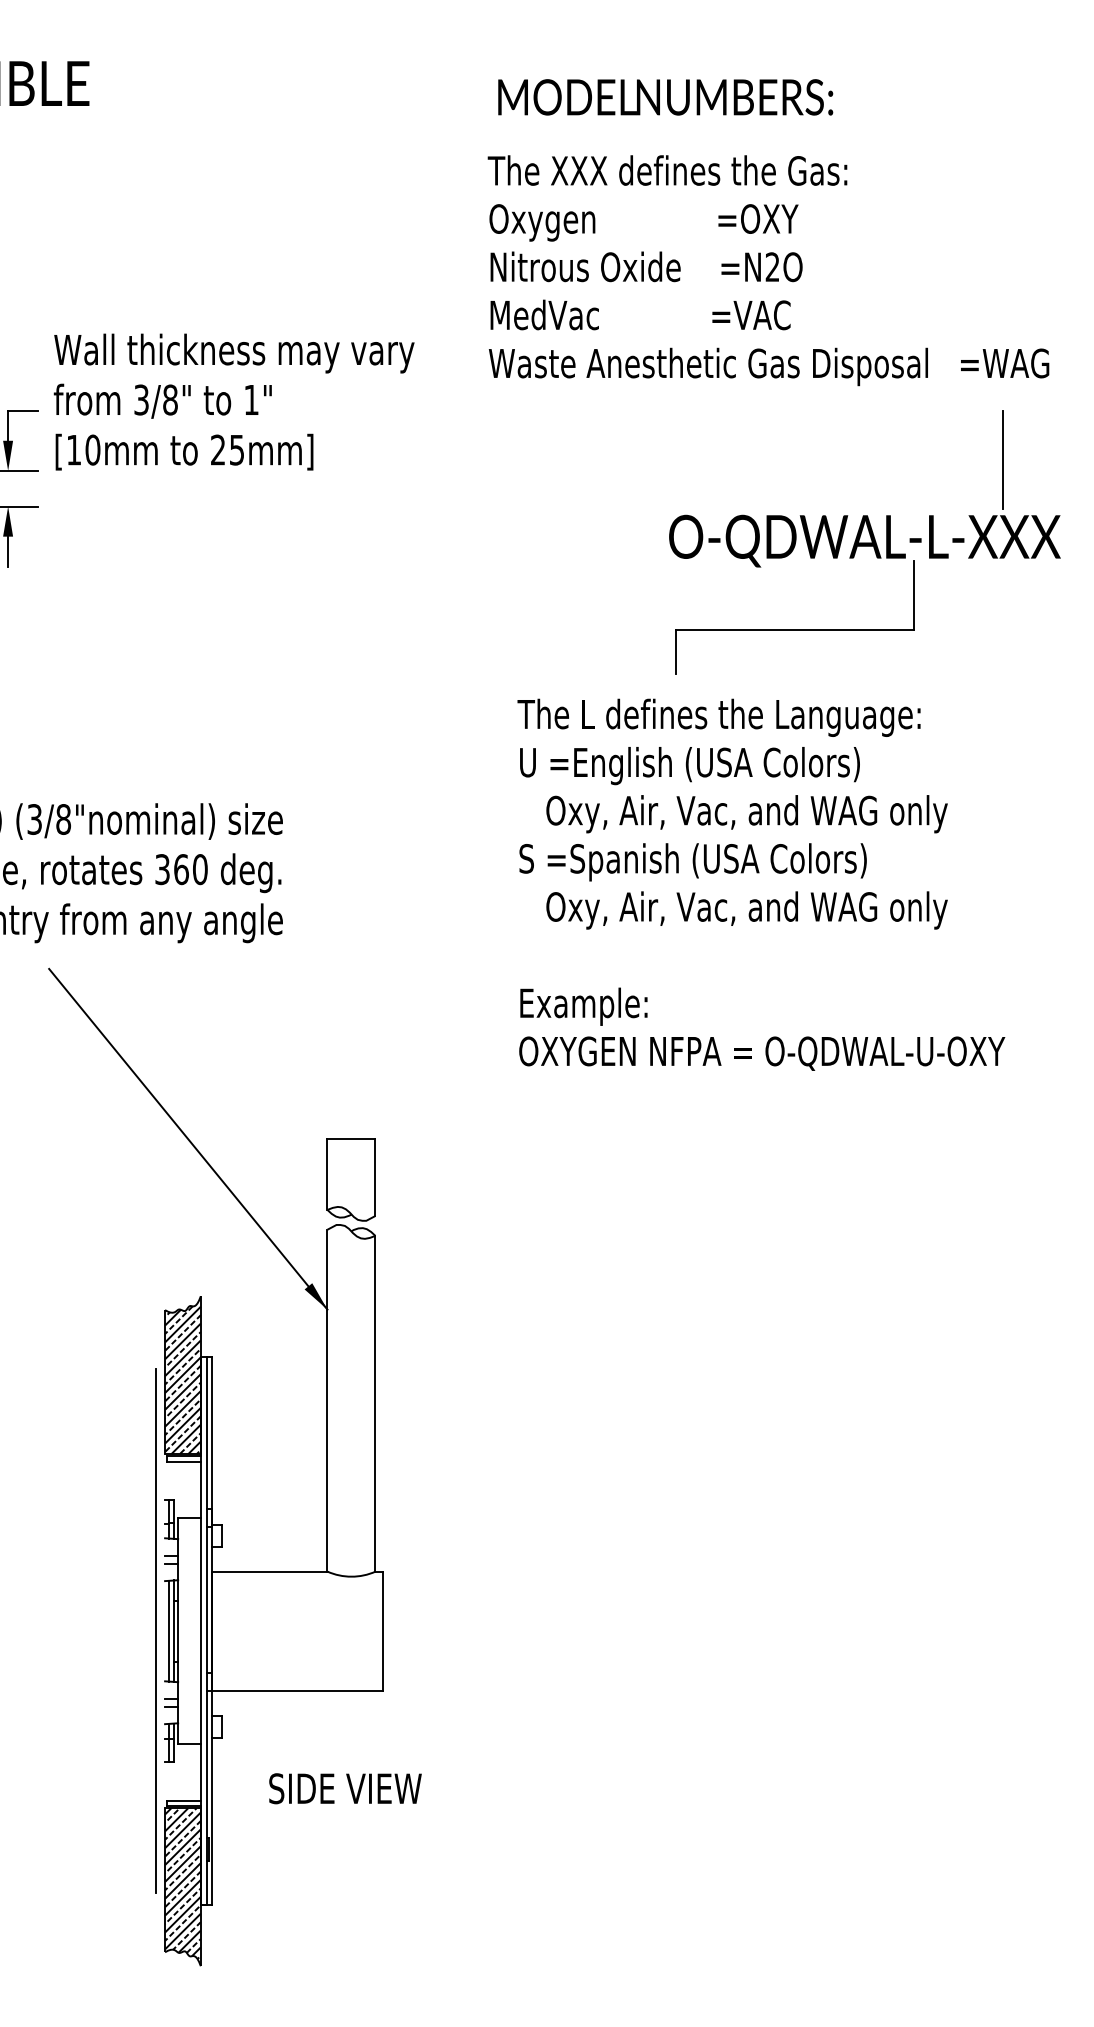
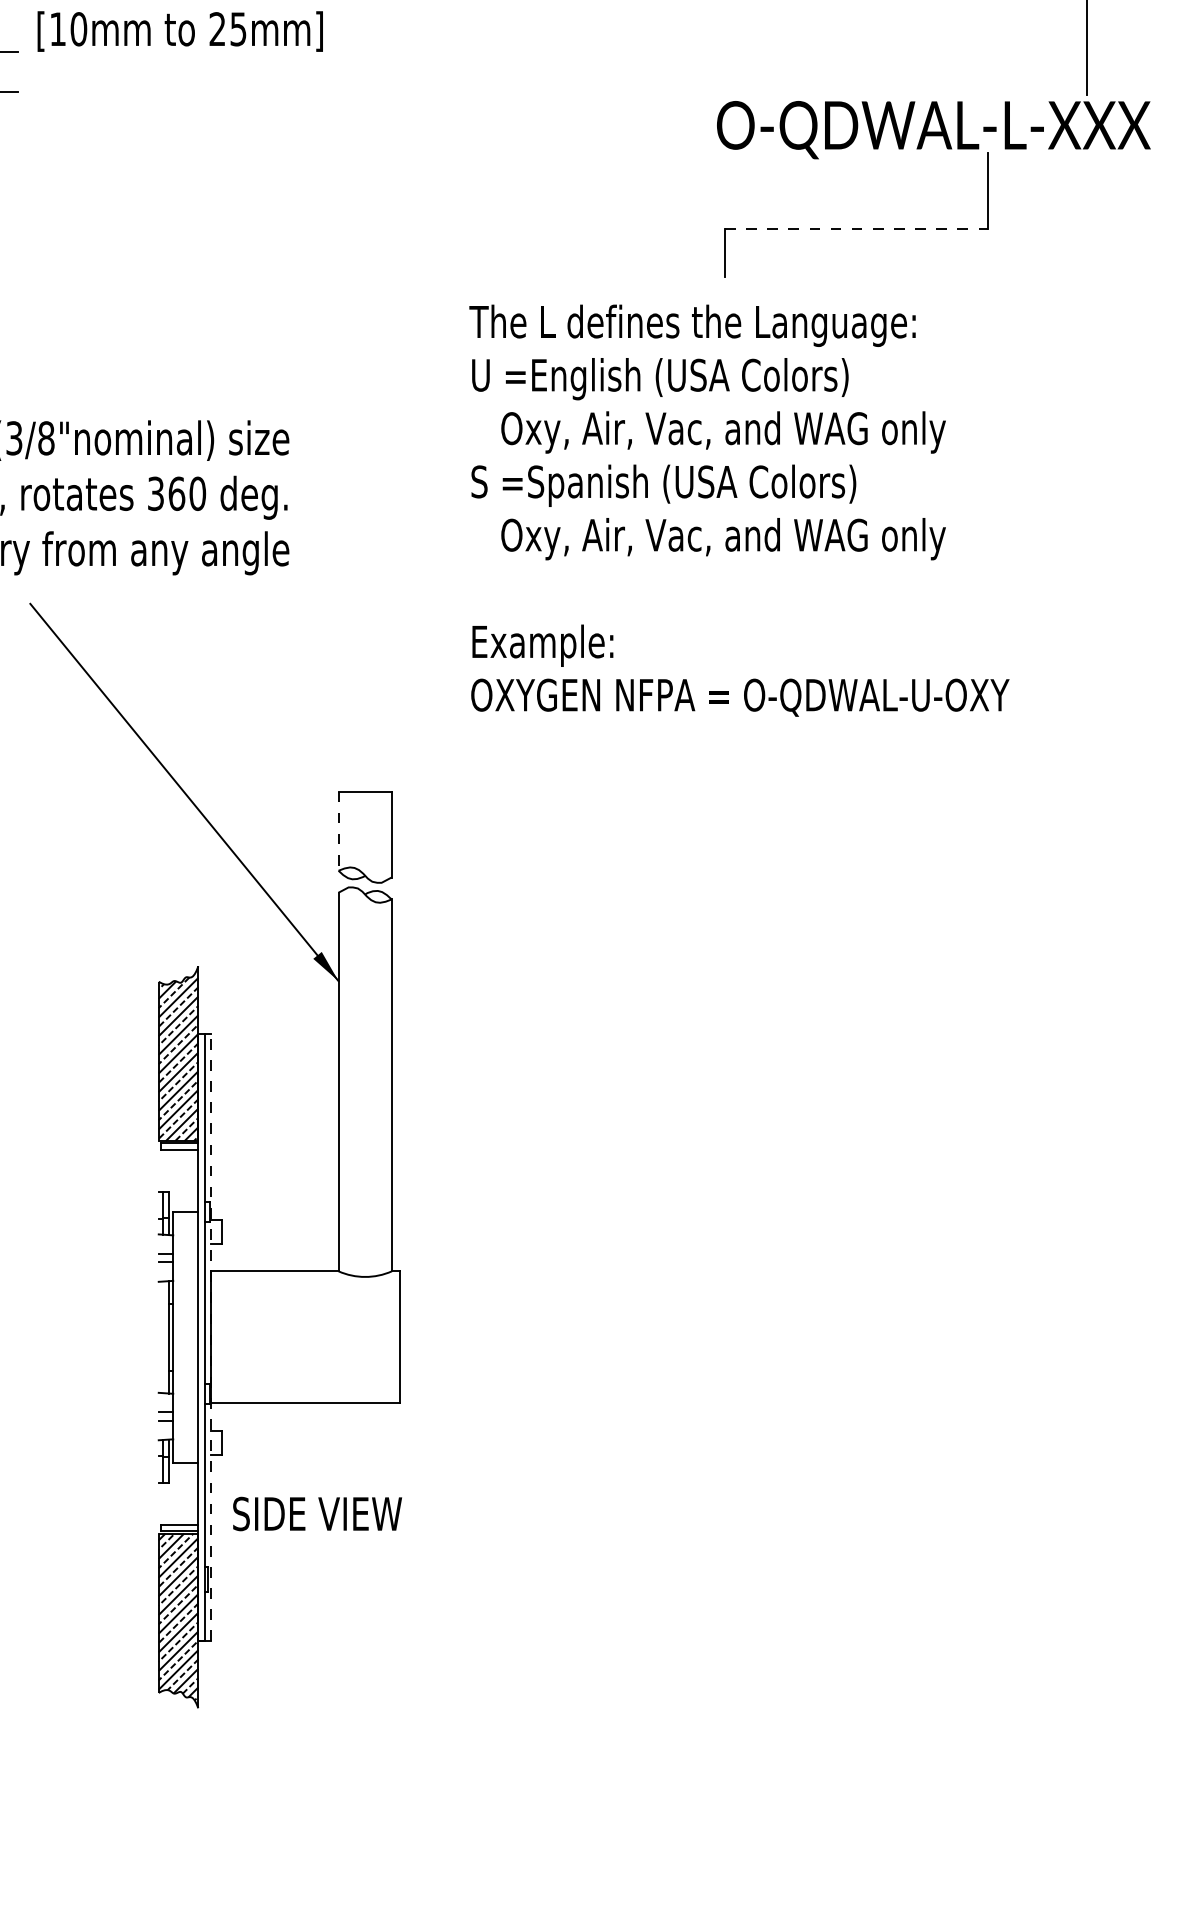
line: (795, 630) -> (856, 229), solid -> dashed
text: (761, 884) -> (739, 510), moved
line: (327, 1174) -> (338, 831), solid -> dashed
line: (168, 1630) -> (162, 1336), removed
line: (212, 1630) -> (211, 1336), solid -> dashed
line: (155, 1631) -> (148, 1337), removed
text: (345, 1788) -> (317, 1513), moved

